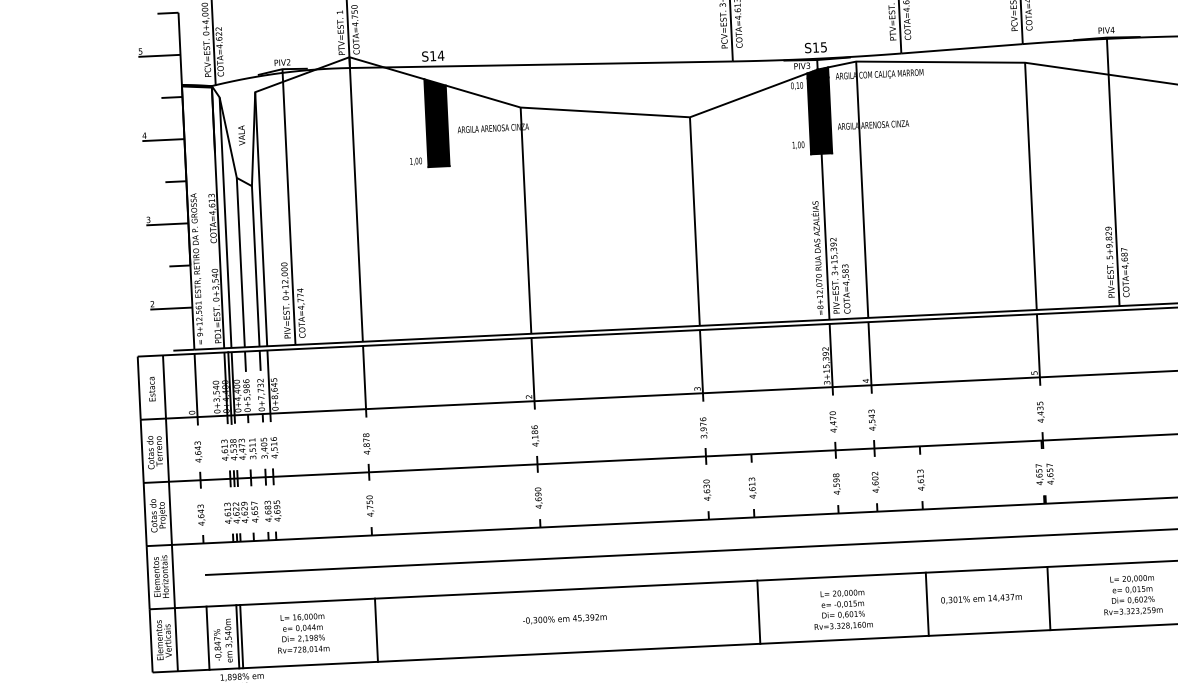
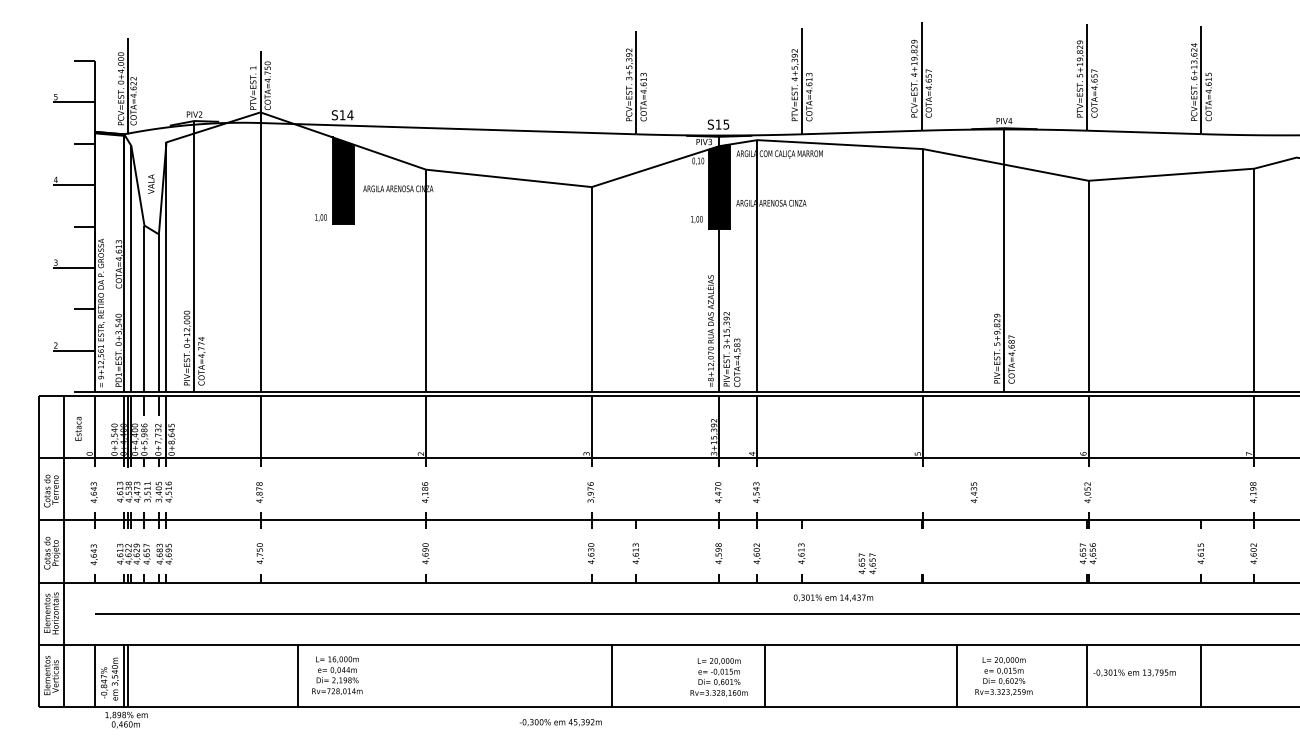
text: (152, 388) -> (78, 428), moved
text: (1040, 412) -> (973, 492), moved
text: (1044, 474) -> (867, 563), moved
text: (981, 598) -> (833, 597), moved
line: (1048, 598) -> (956, 675), moved
line: (927, 603) -> (765, 675), moved
line: (758, 611) -> (612, 675), moved
text: (564, 619) -> (560, 722), moved
line: (376, 629) -> (297, 675), moved
text: (303, 633) -> (337, 675), moved

